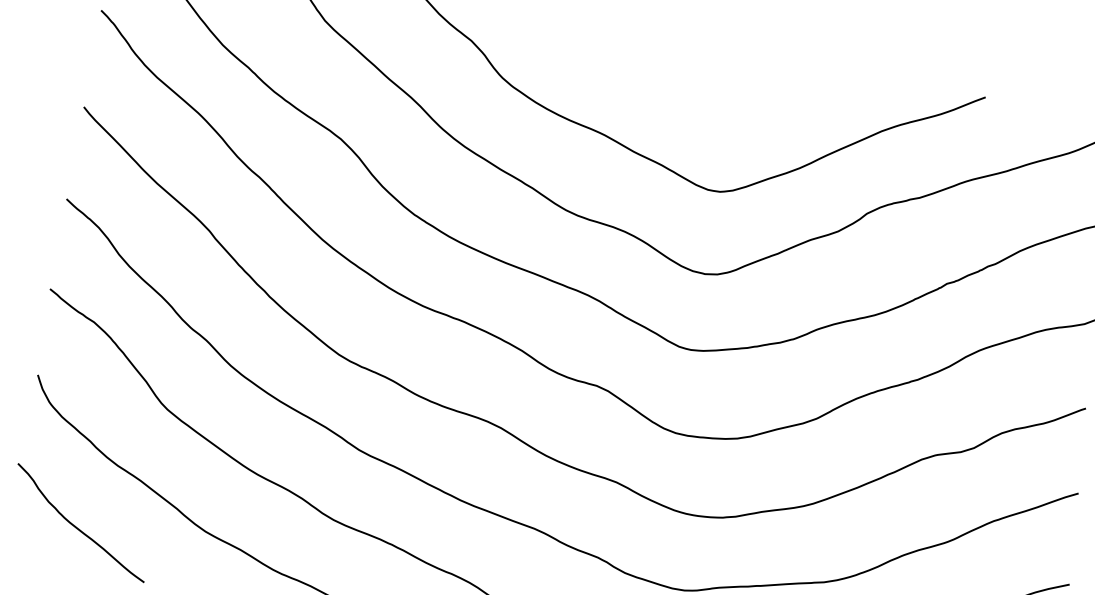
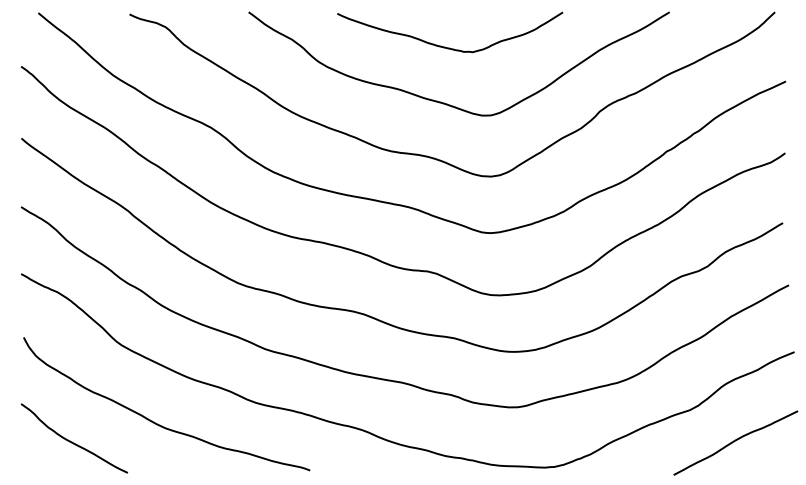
curve: (676, 88) -> (445, 46), added

